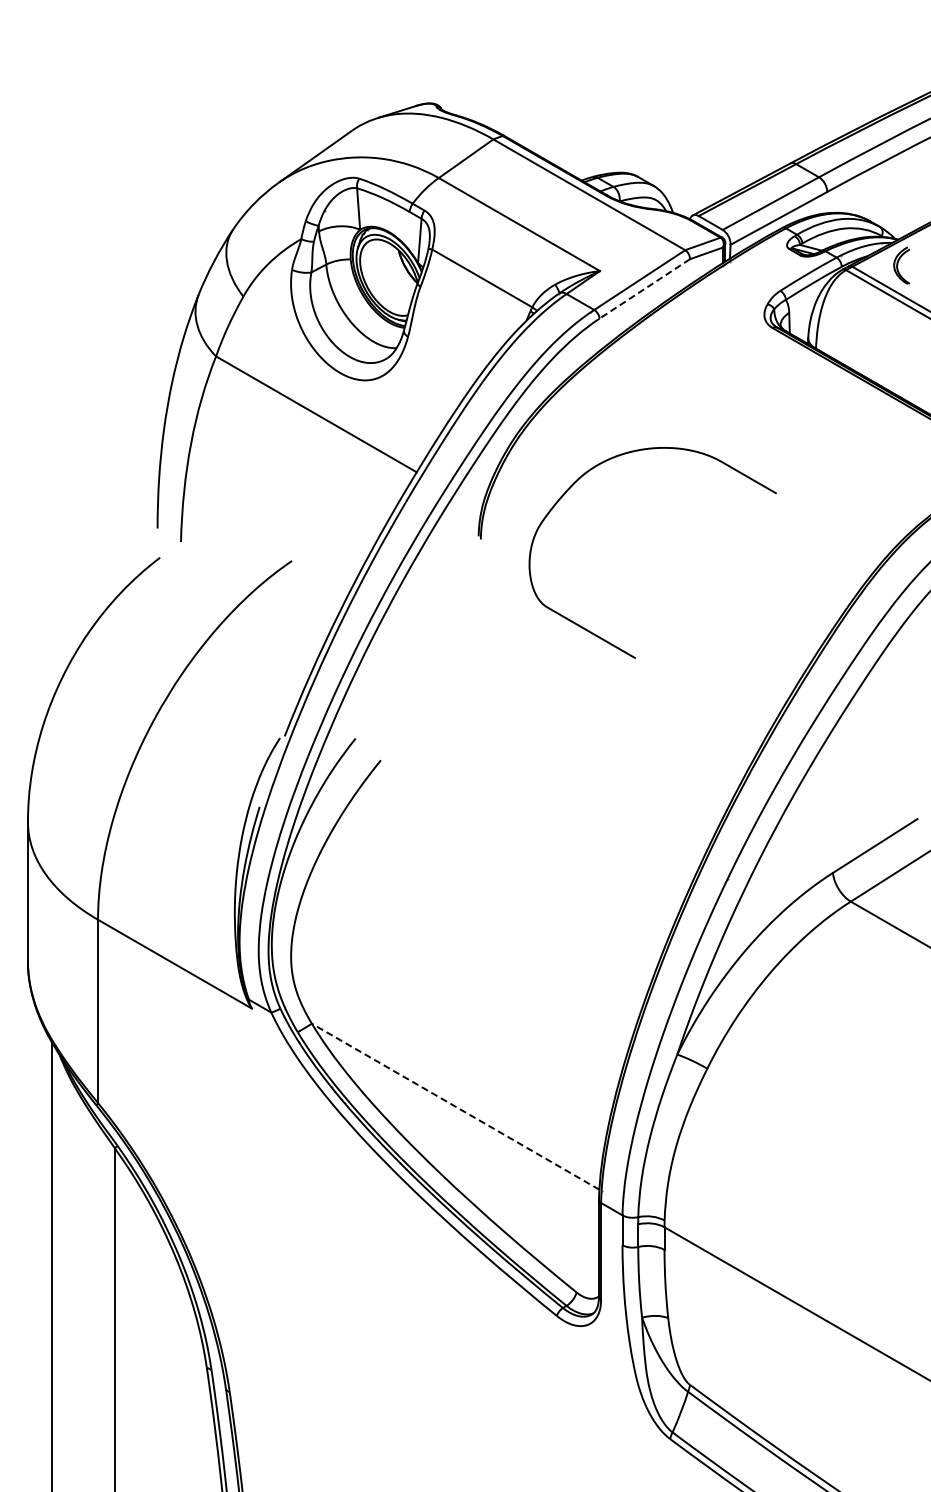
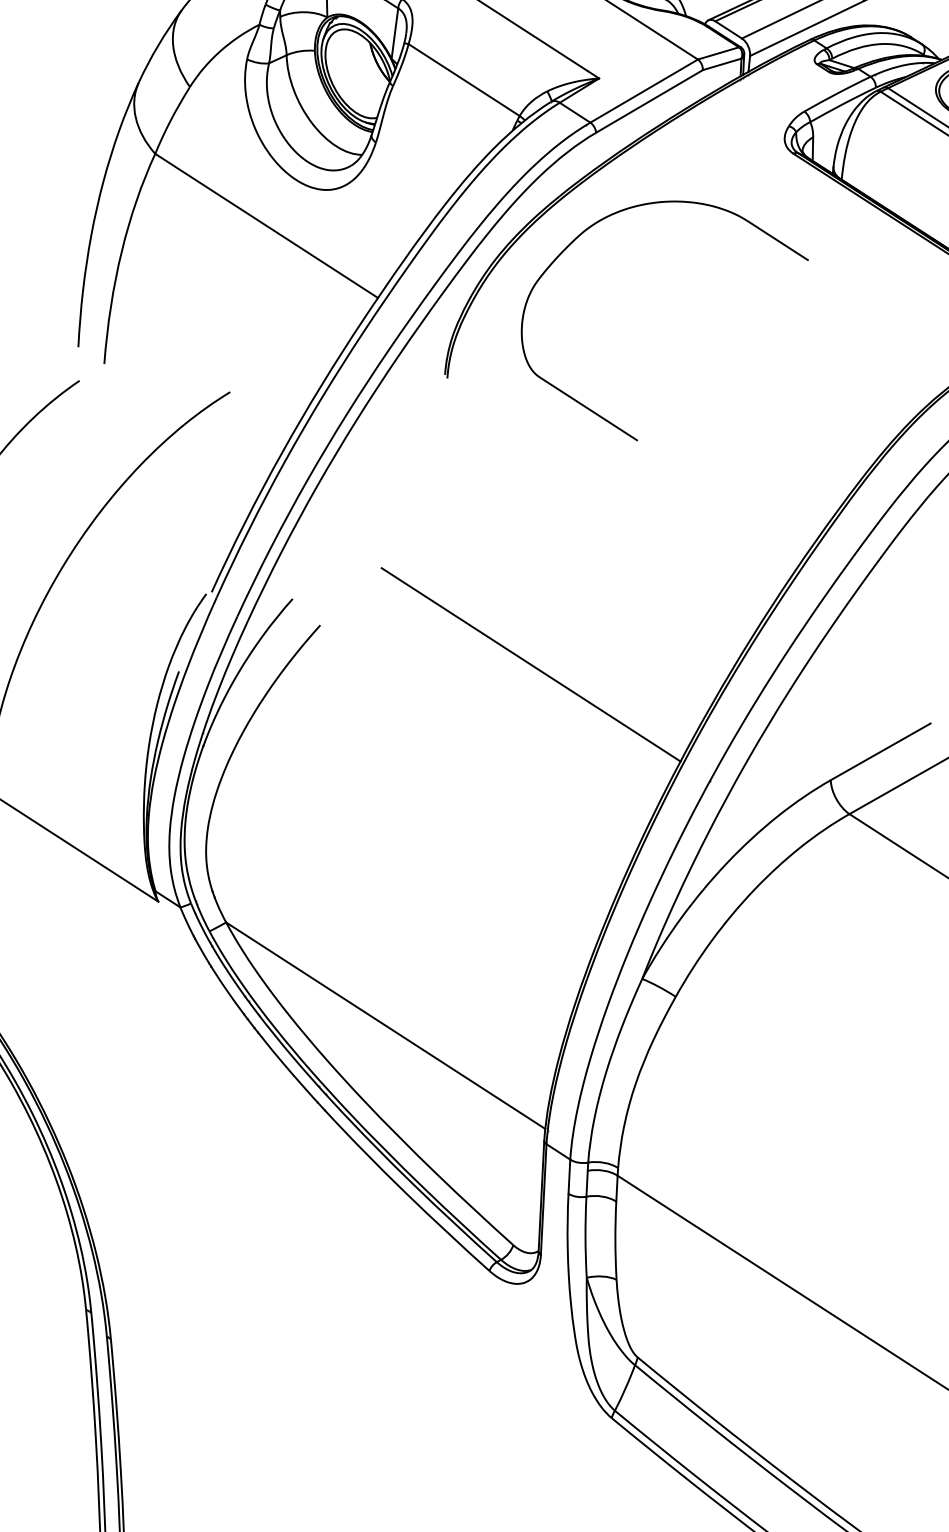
line: (644, 289) -> (649, 102), dashed -> solid
curve: (605, 639) -> (604, 417), moved
line: (566, 785) -> (531, 664), added
line: (455, 1106) -> (385, 1025), dashed -> solid

